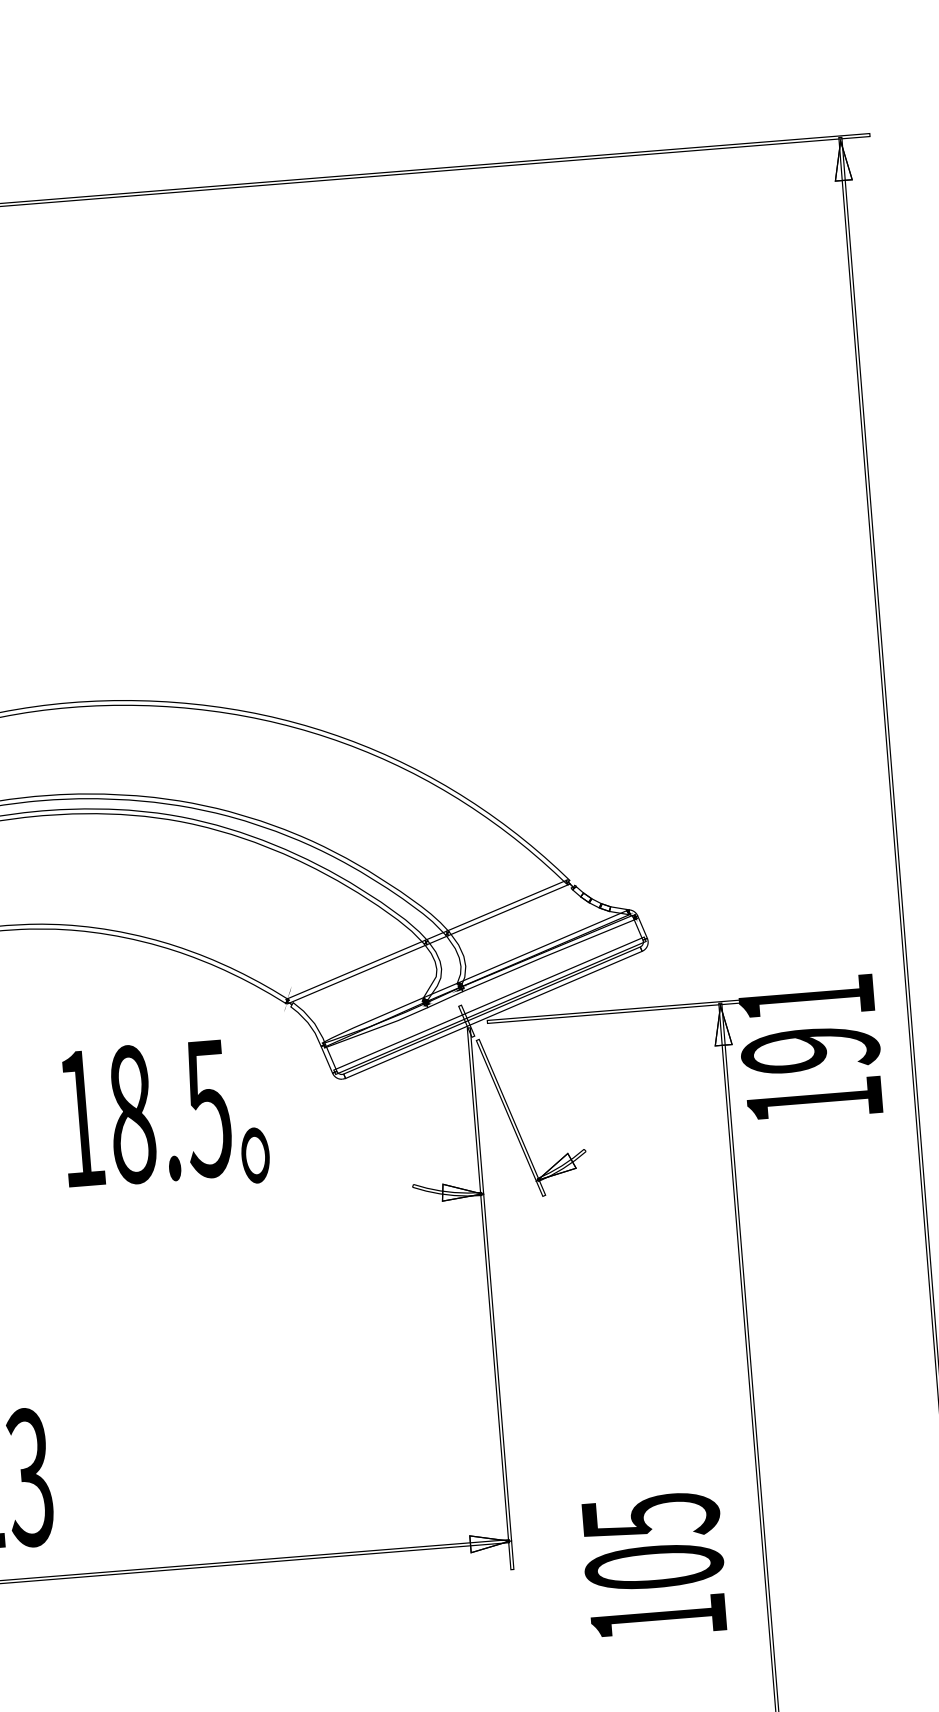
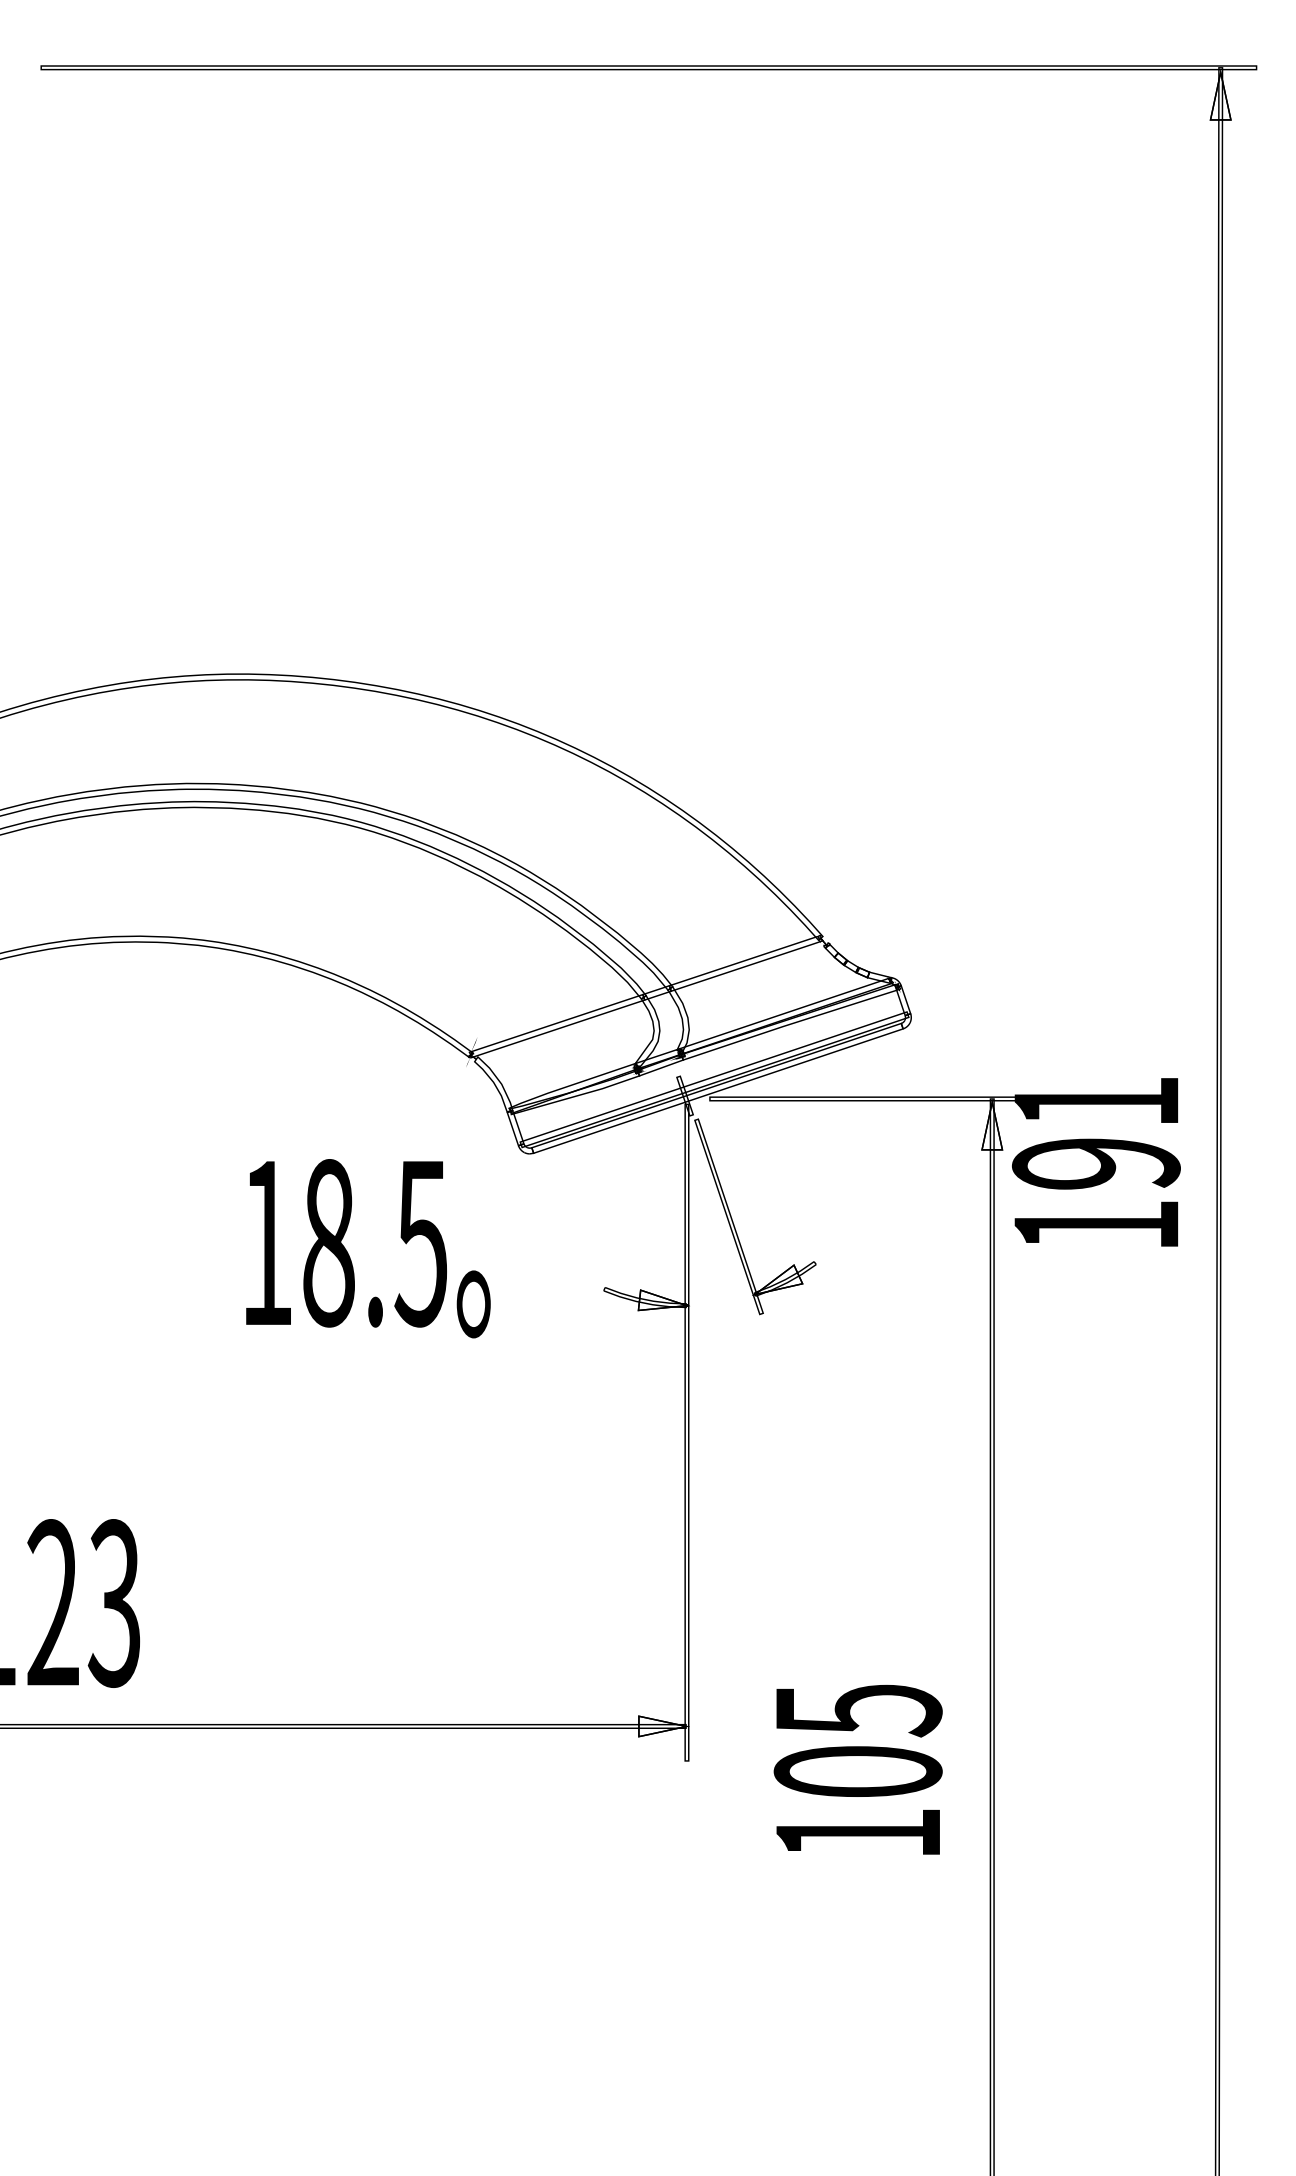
text: (165, 1116) -> (368, 1248), moved

